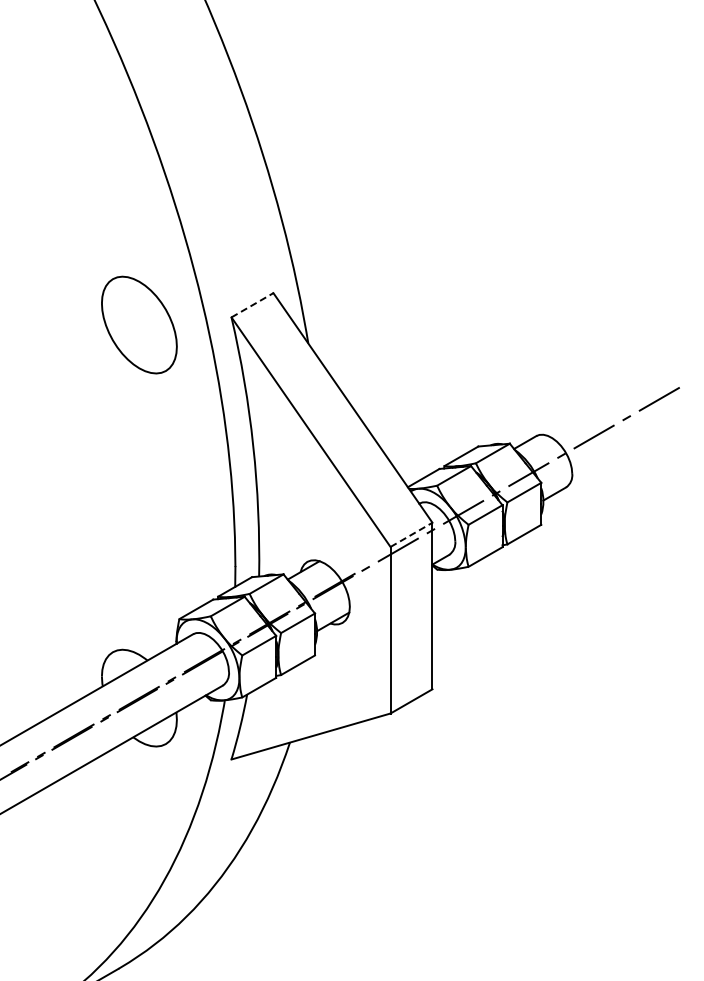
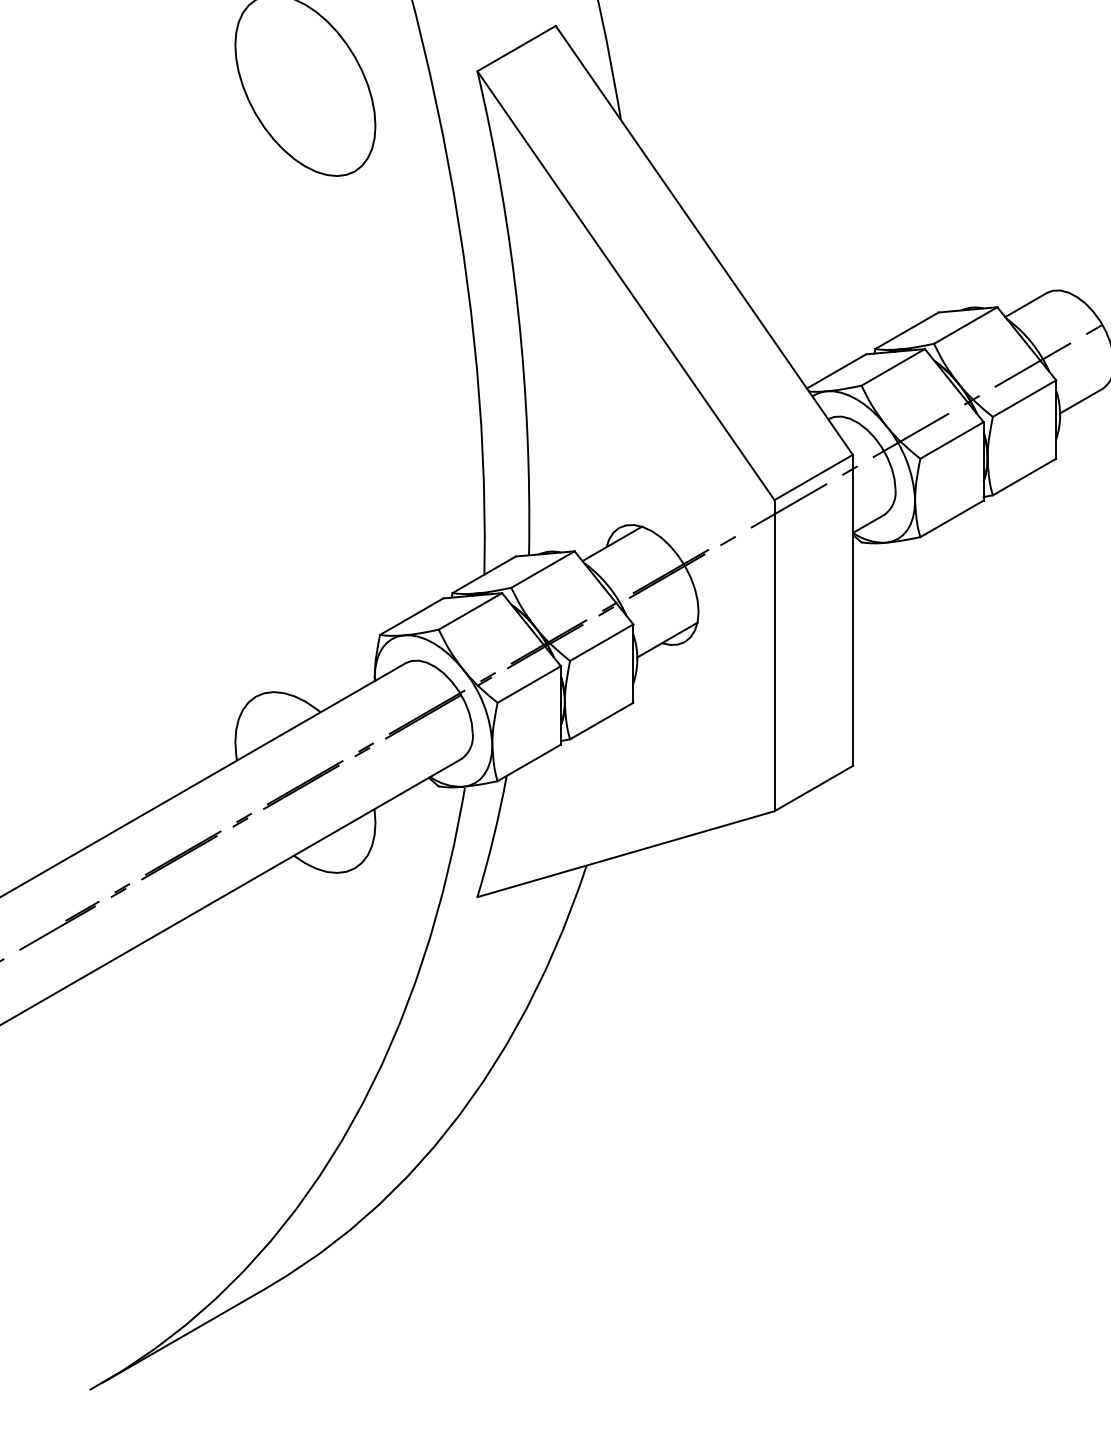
line: (252, 305) -> (516, 49), dashed -> solid
line: (411, 534) -> (813, 476), dashed -> solid

